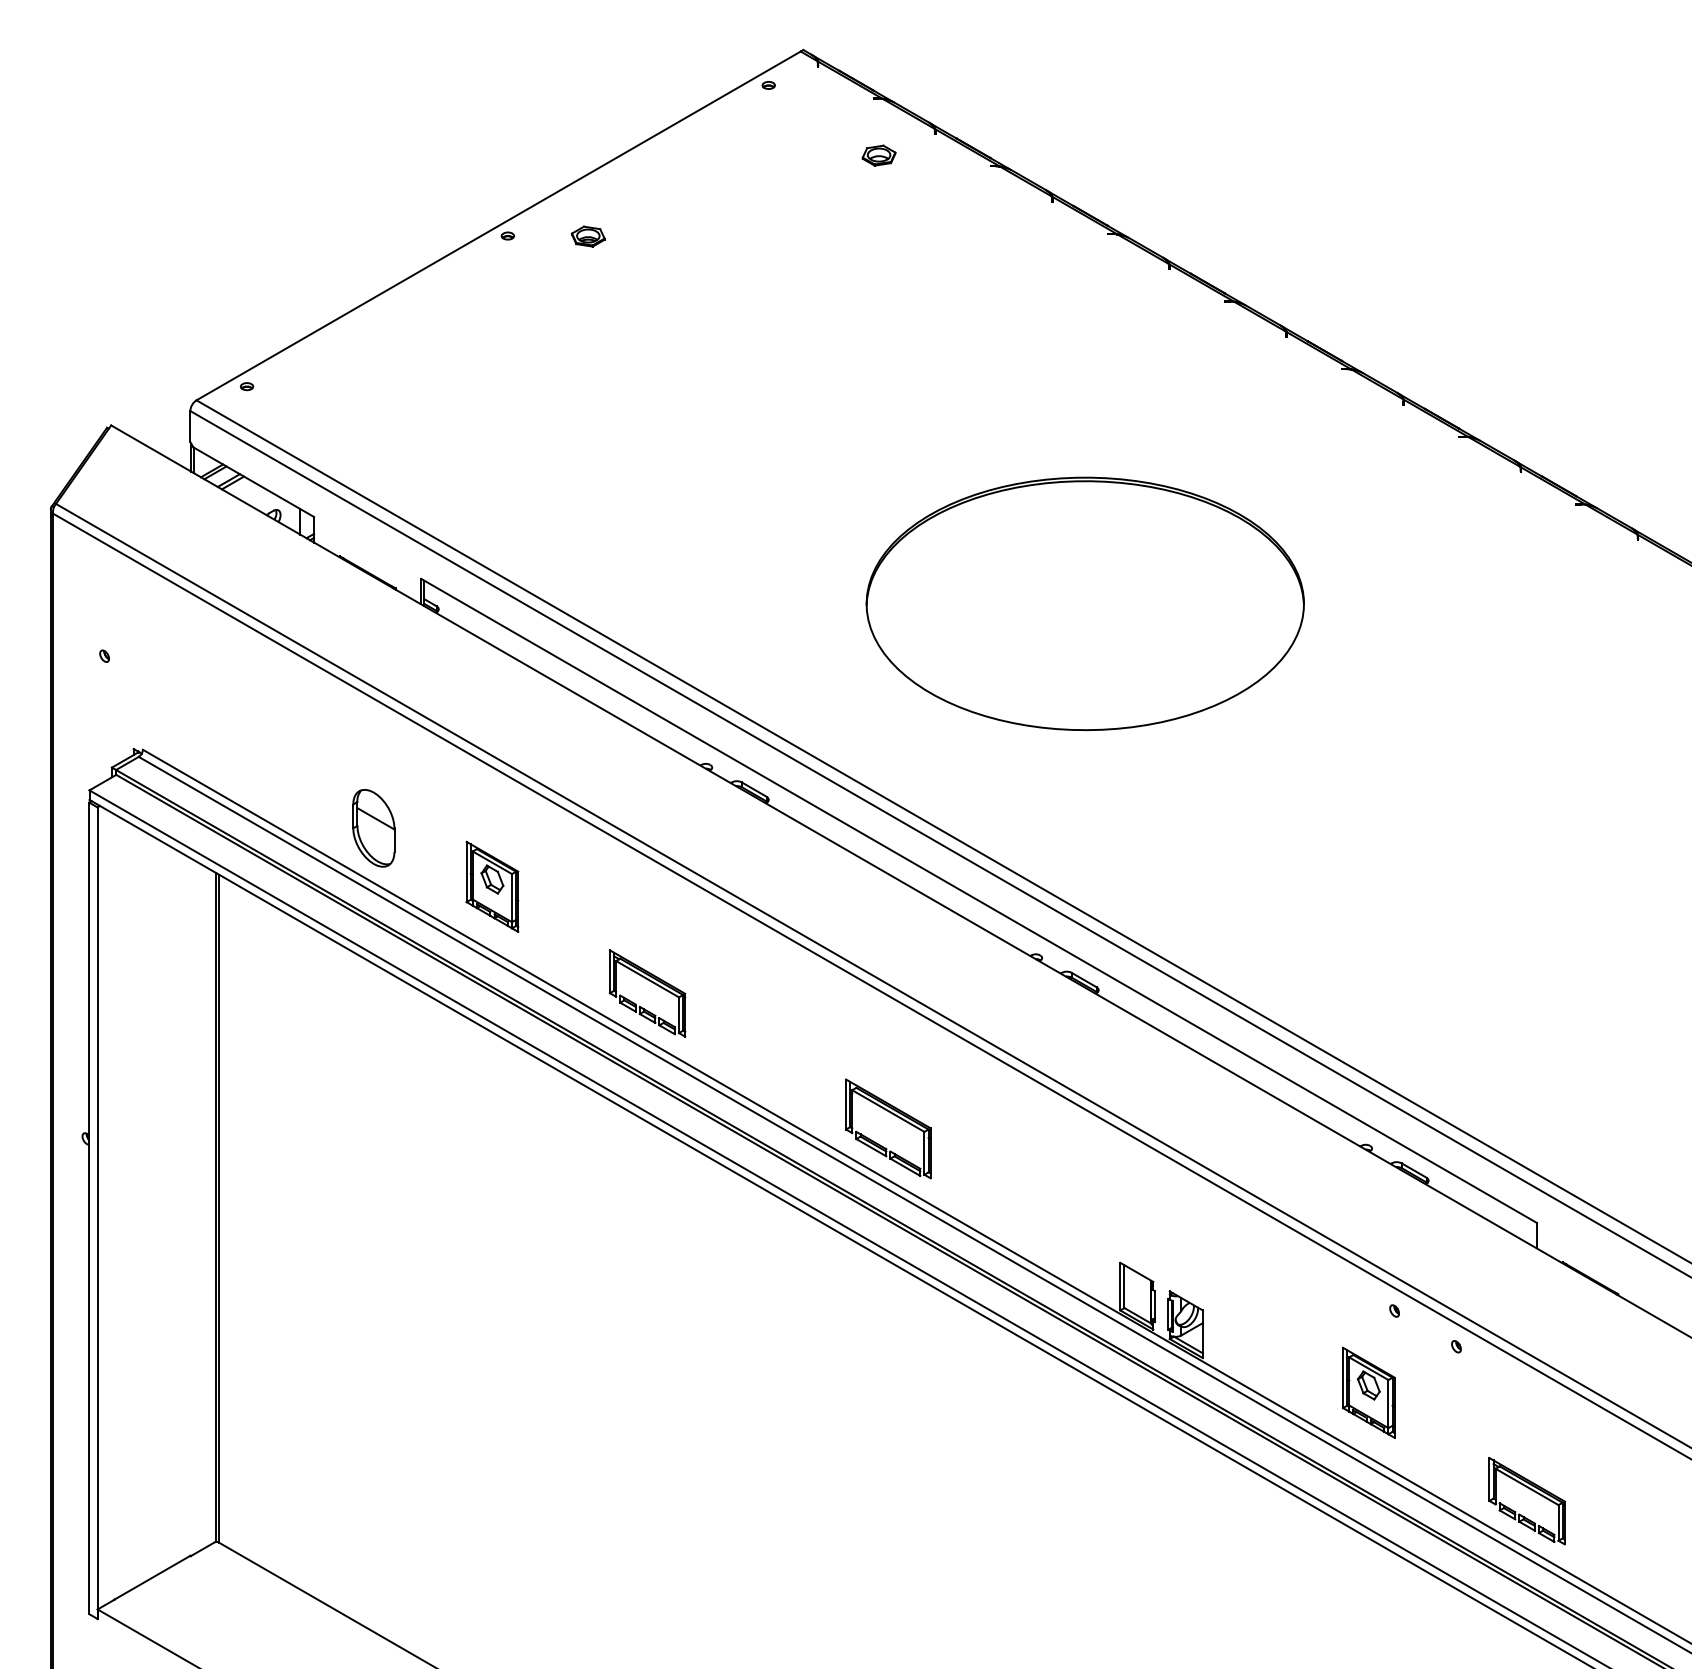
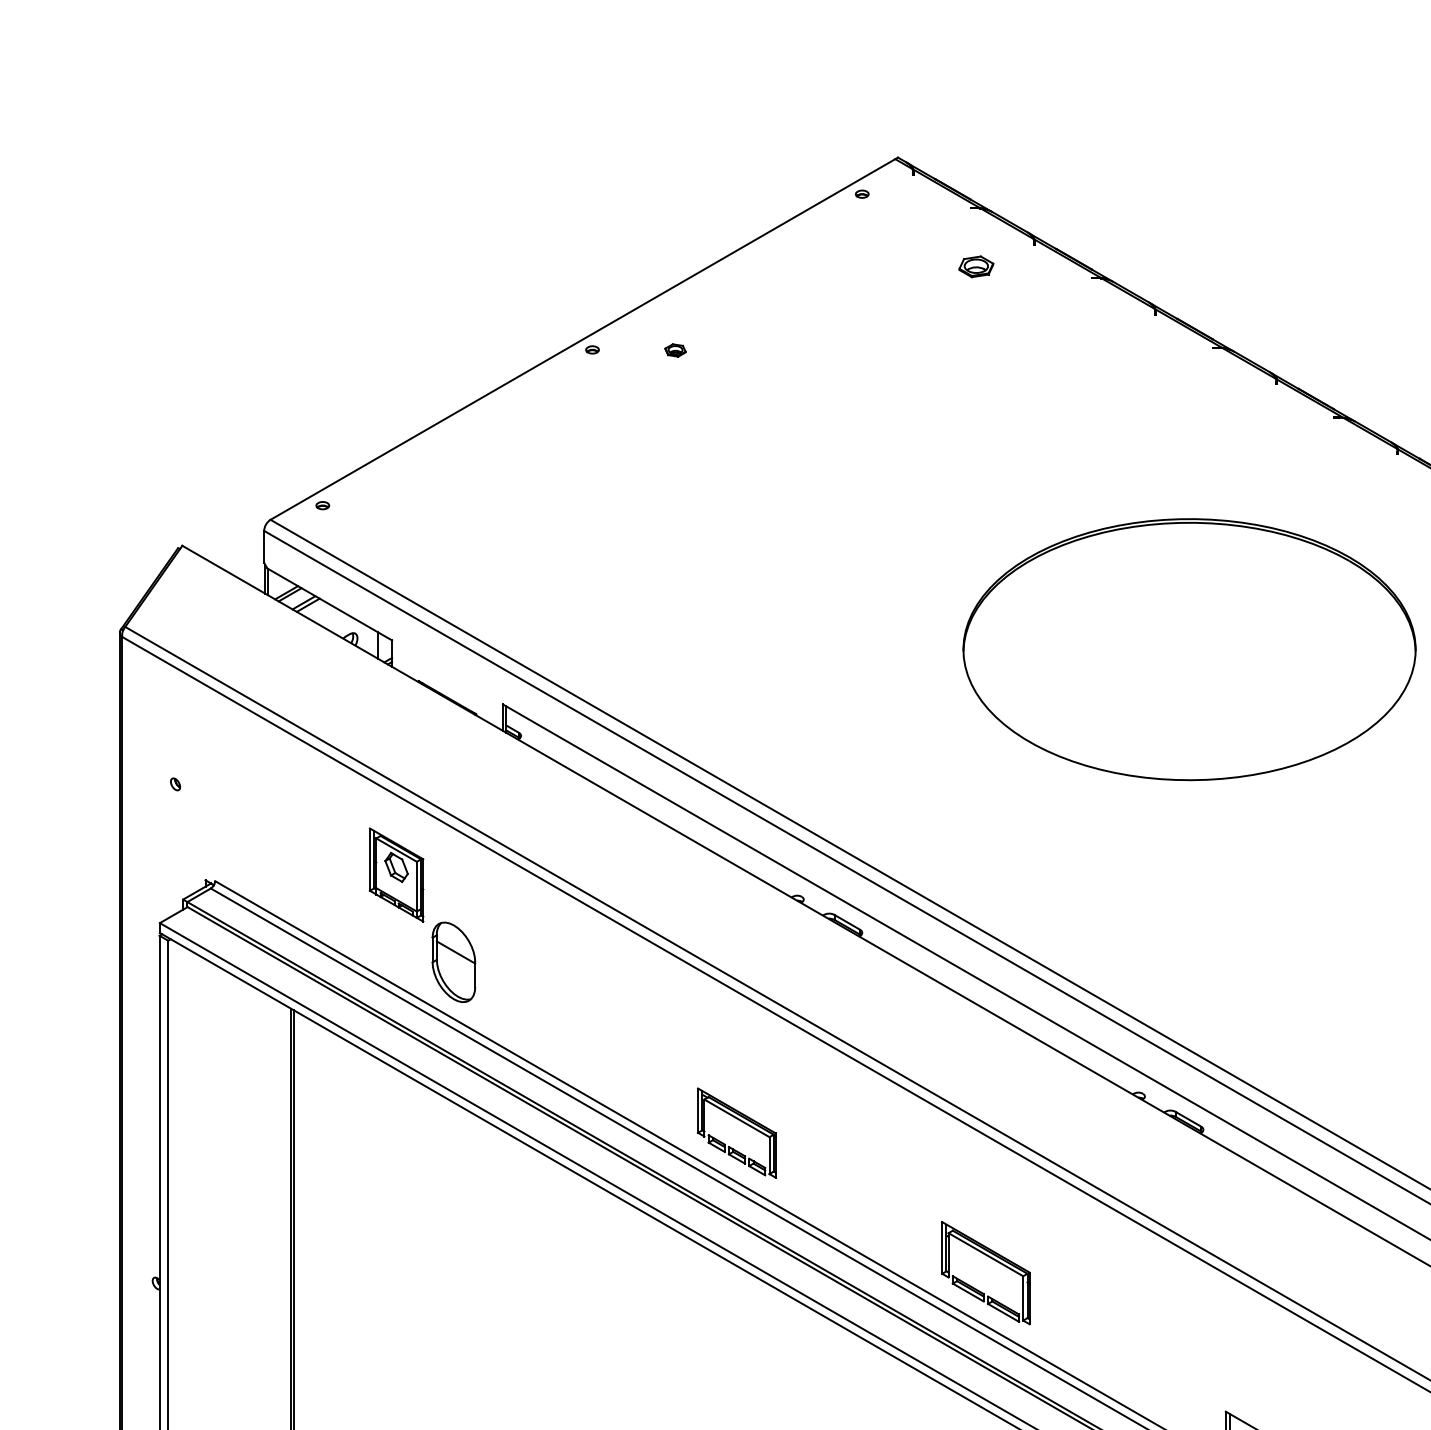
part: (587, 236) -> (674, 350), size x0.6
part: (1084, 603) -> (1188, 649), moved
part: (492, 886) -> (396, 874), moved

